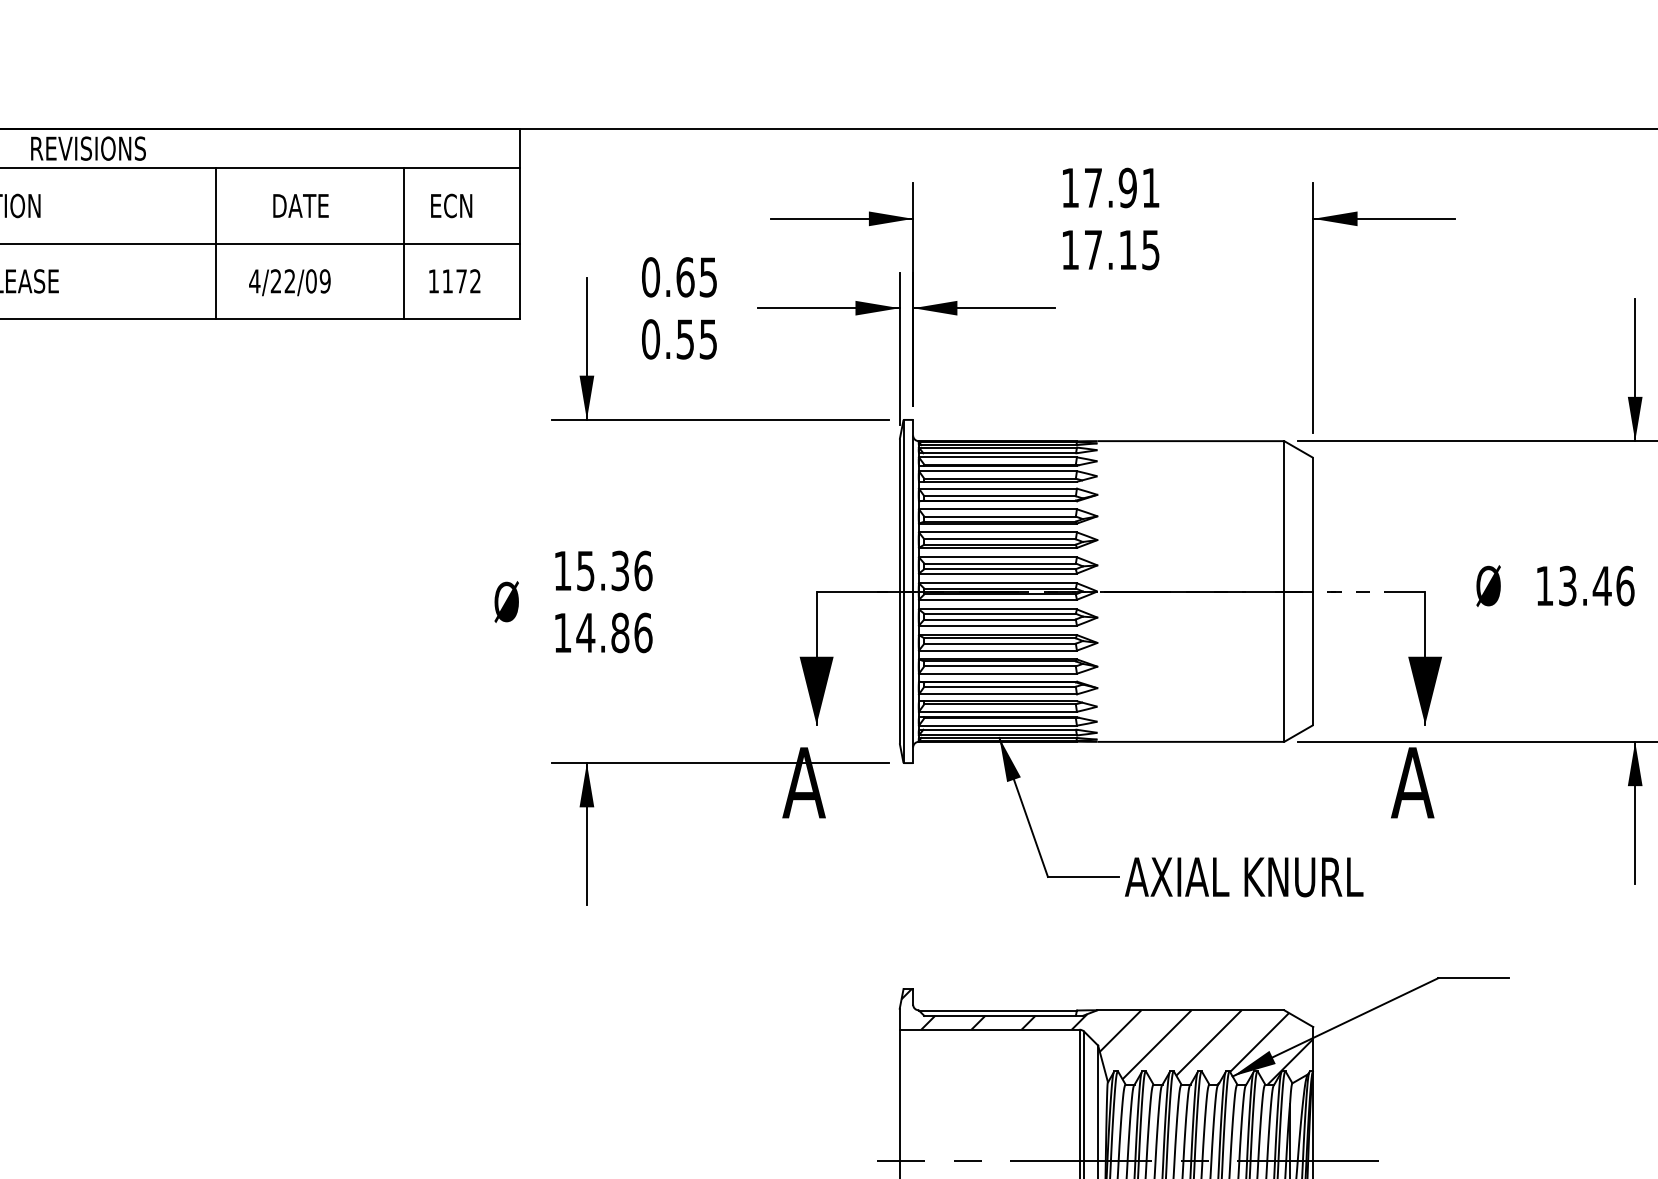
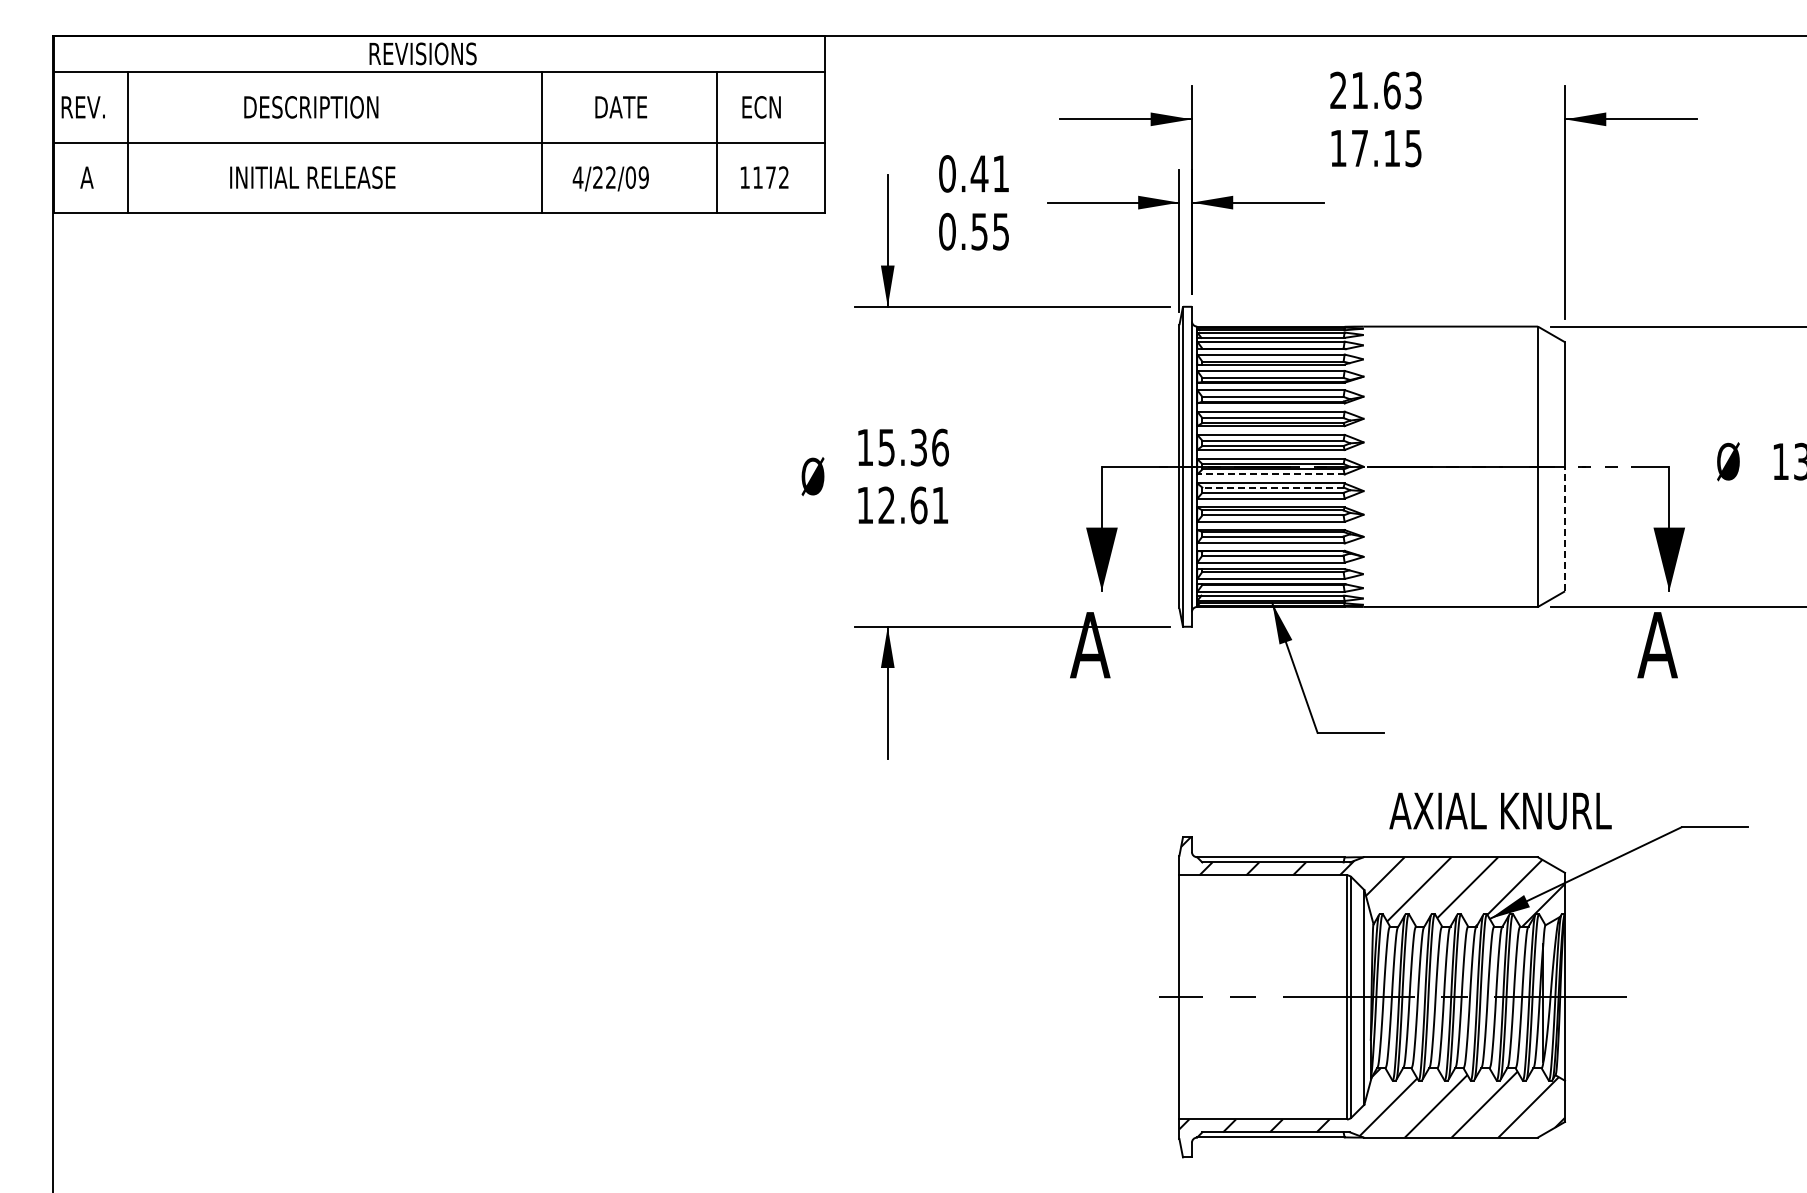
text: (1110, 187) -> (1375, 90), 17.91 -> 21.63
text: (696, 276) -> (989, 173), 0.65 -> 0.41
line: (997, 599) -> (1270, 474), solid -> dashed
line: (999, 613) -> (1272, 487), solid -> dashed
text: (613, 633) -> (912, 505), 14.86 -> 12.61
line: (1312, 657) -> (1564, 528), solid -> dashed
text: (1244, 876) -> (1500, 810), moved

